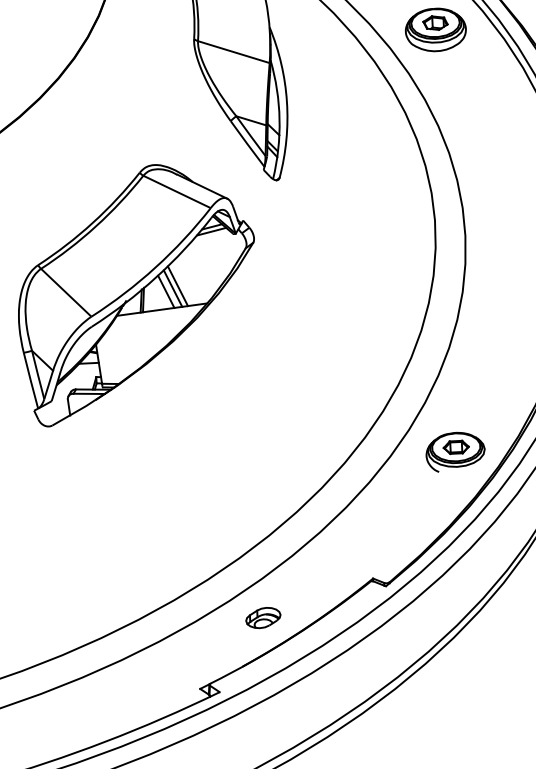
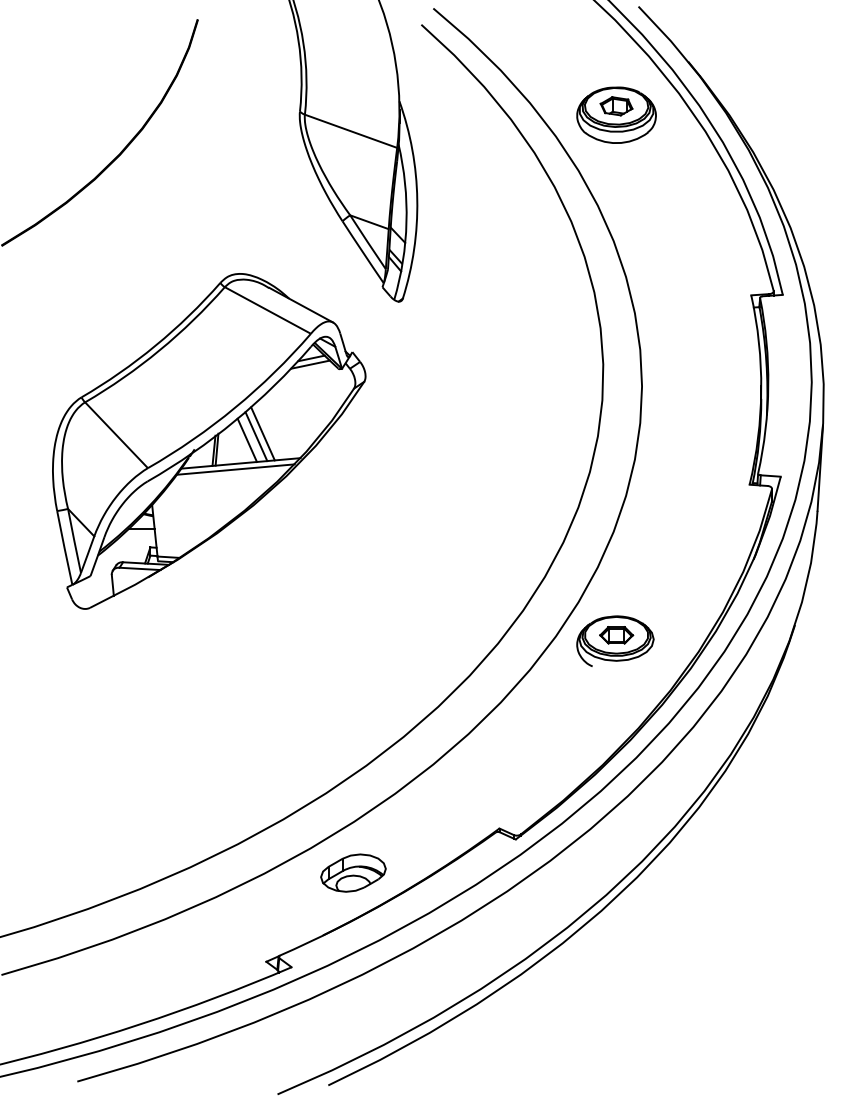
line: (158, 314) -> (235, 469), added
part: (455, 451) -> (615, 640), moved
part: (263, 617) -> (353, 872), size x1.43

